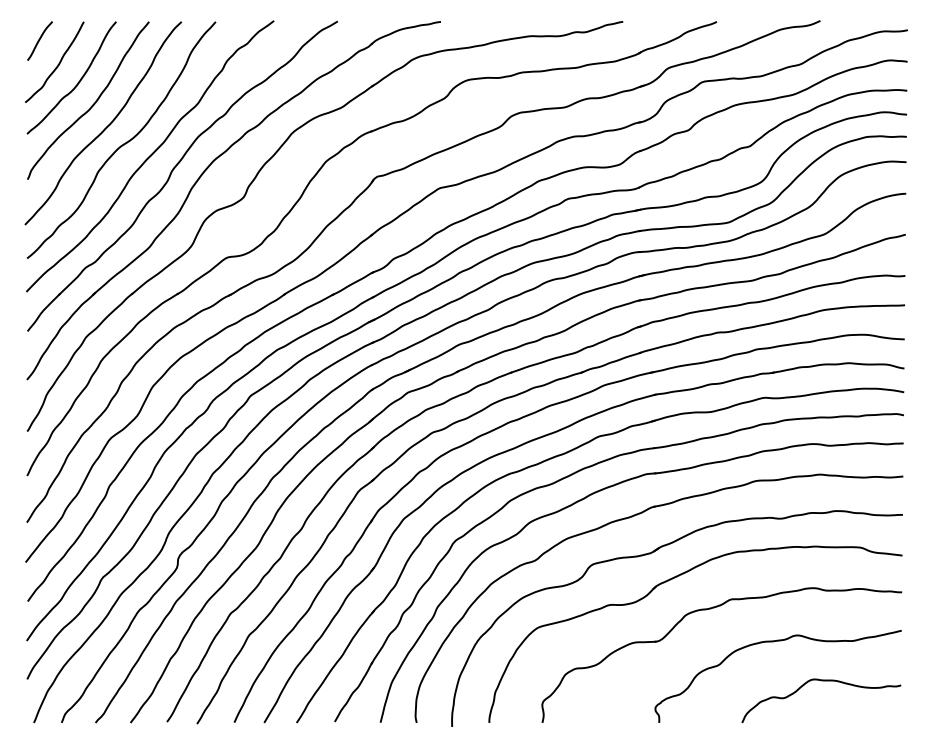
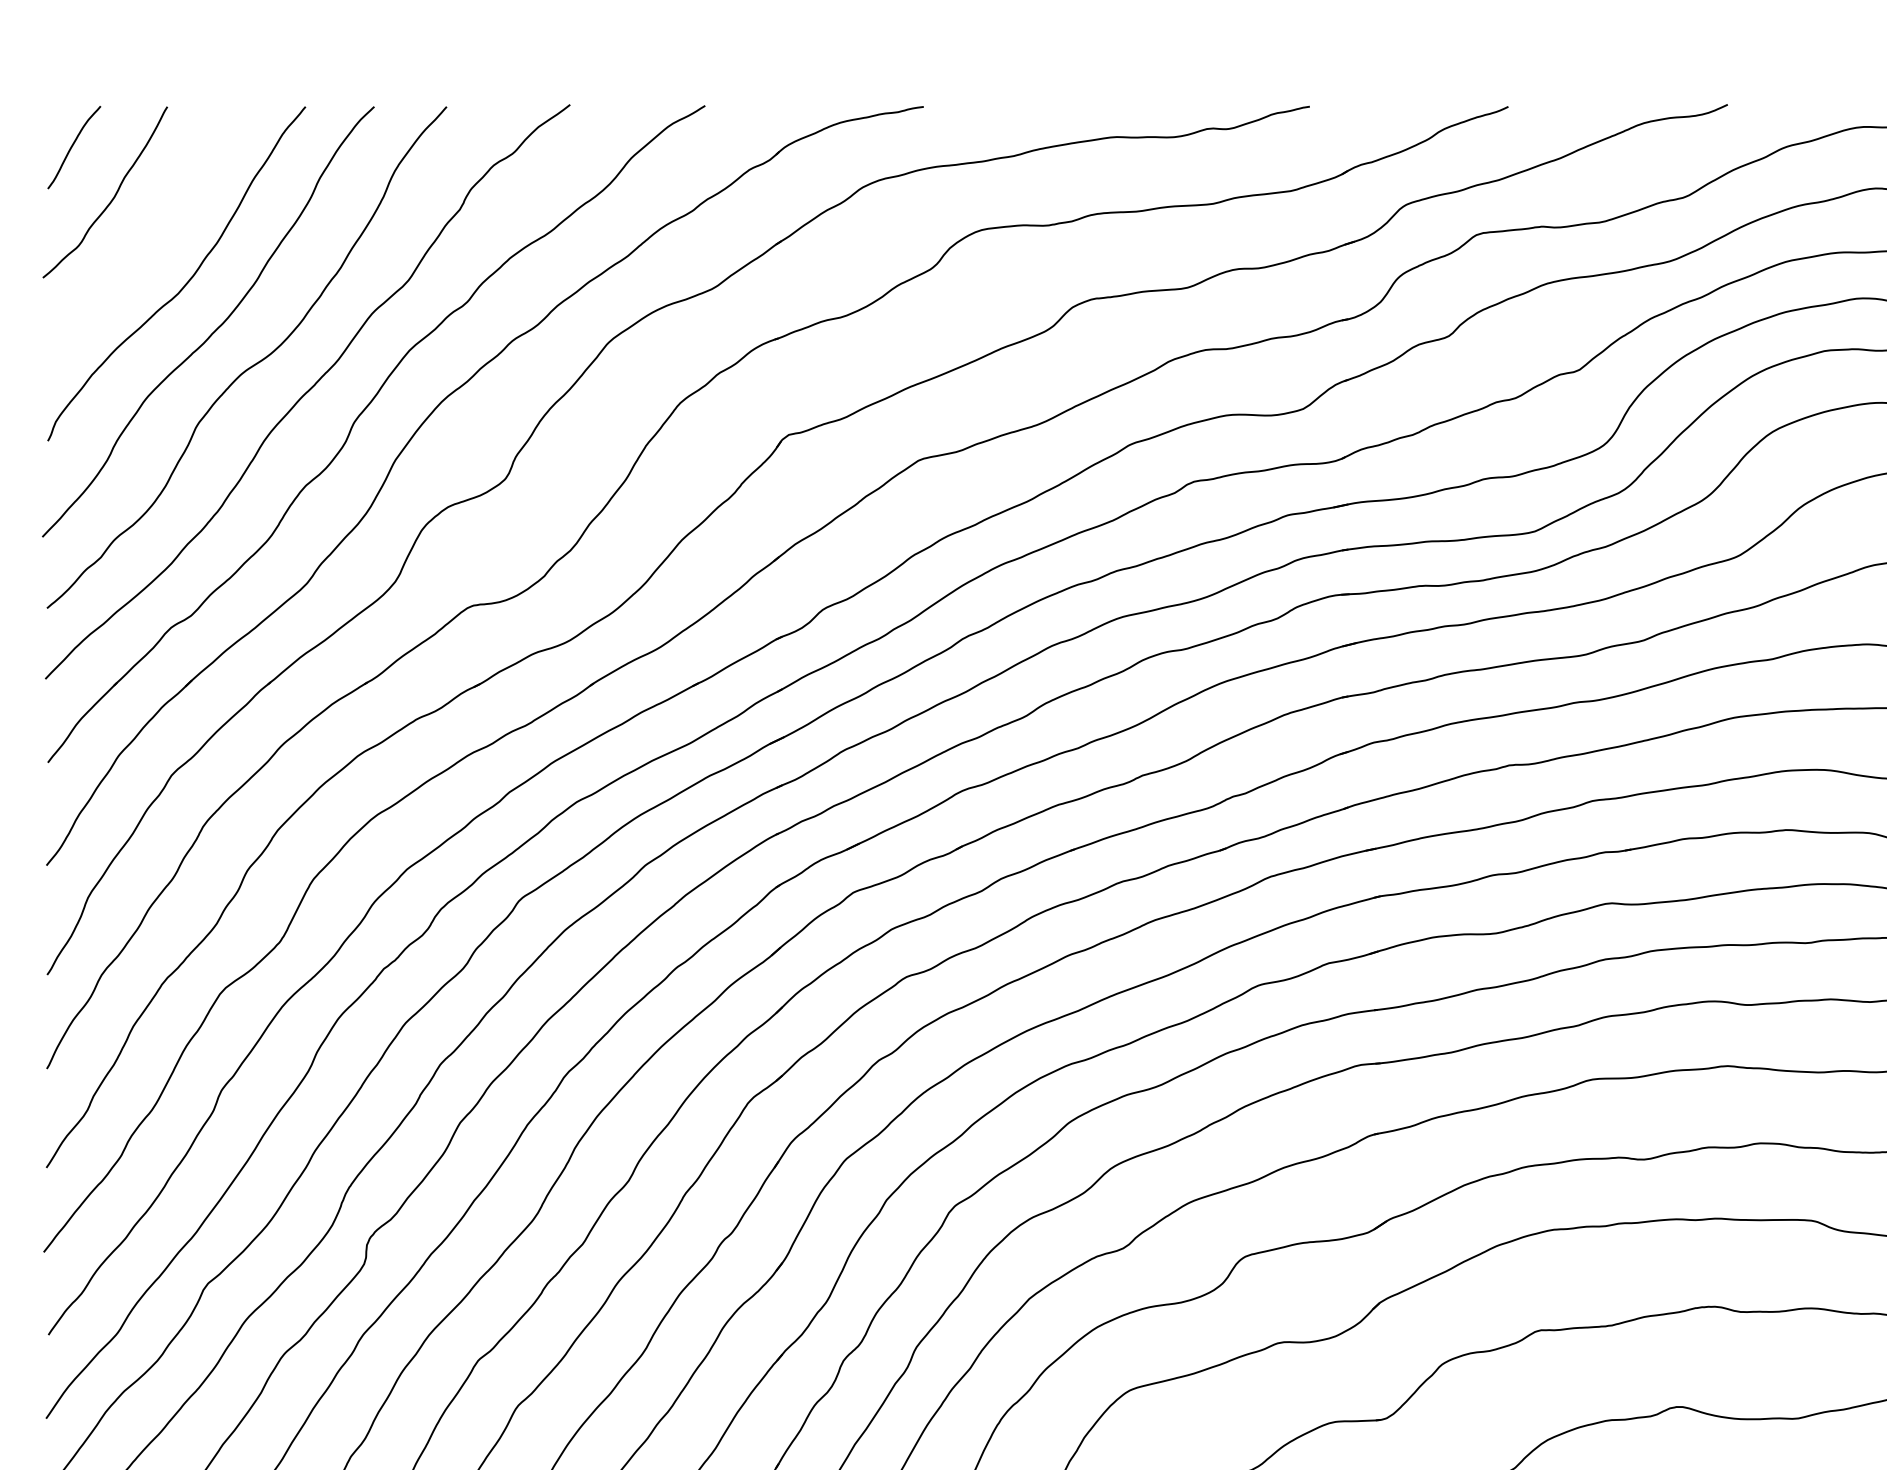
curve: (77, 82) -> (153, 235), removed

